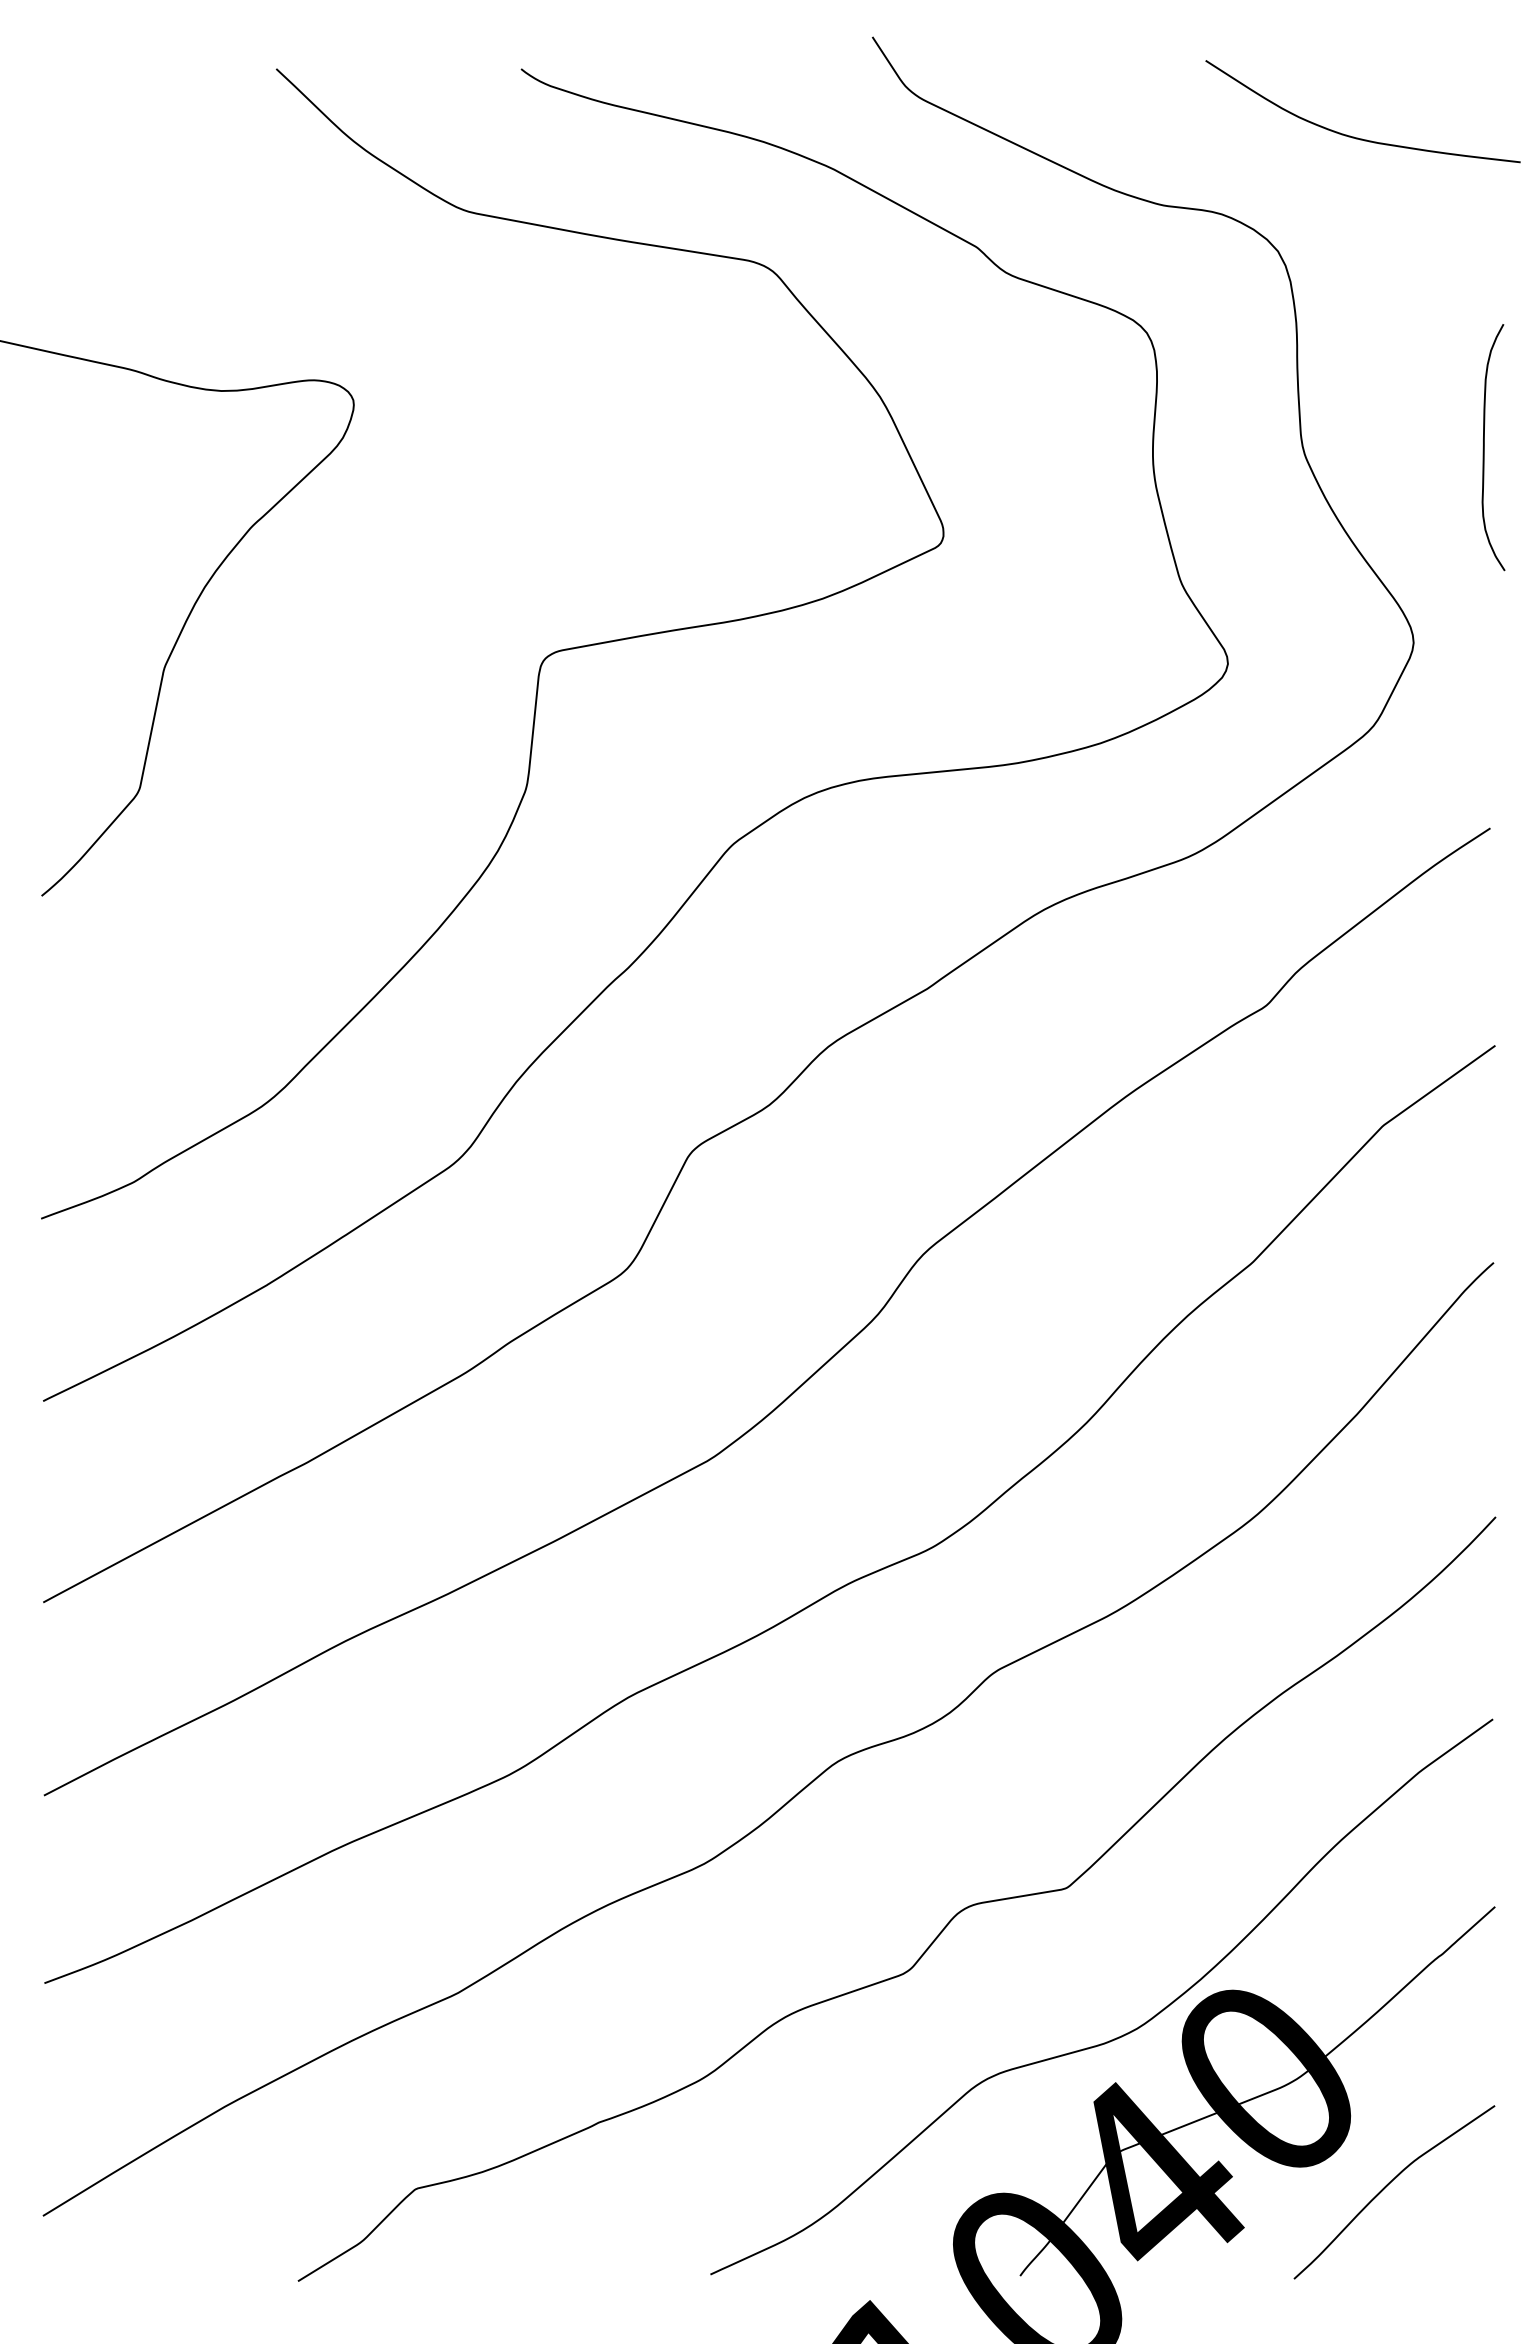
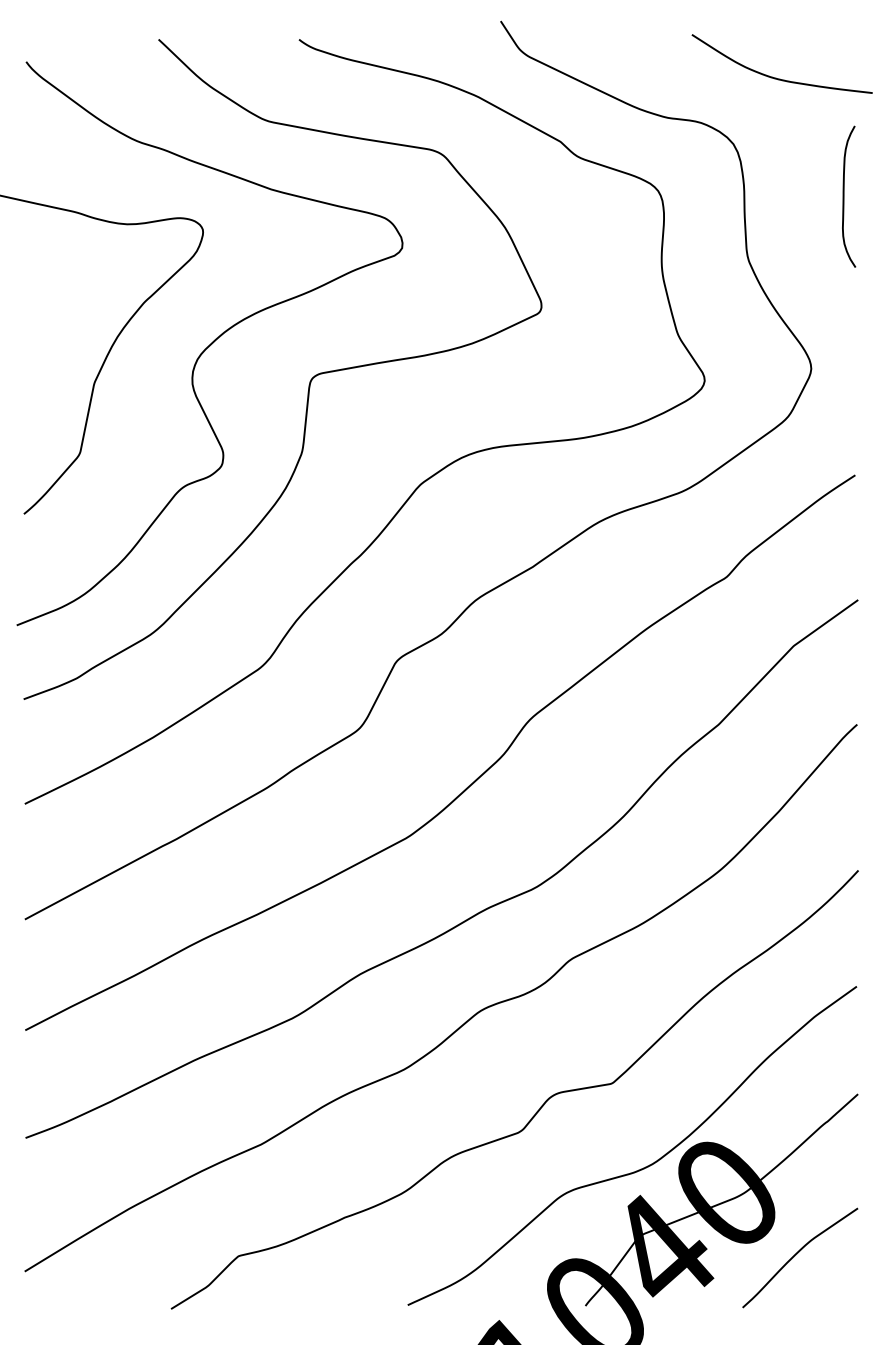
curve: (1485, 447) -> (844, 196), moved
curve: (366, 598) -> (210, 343), added

